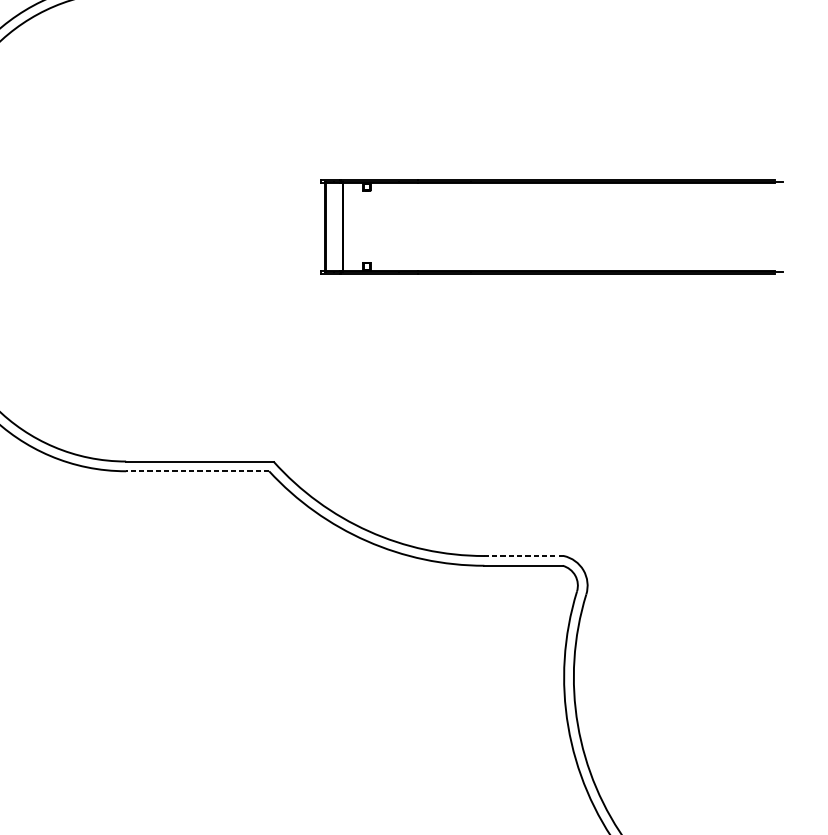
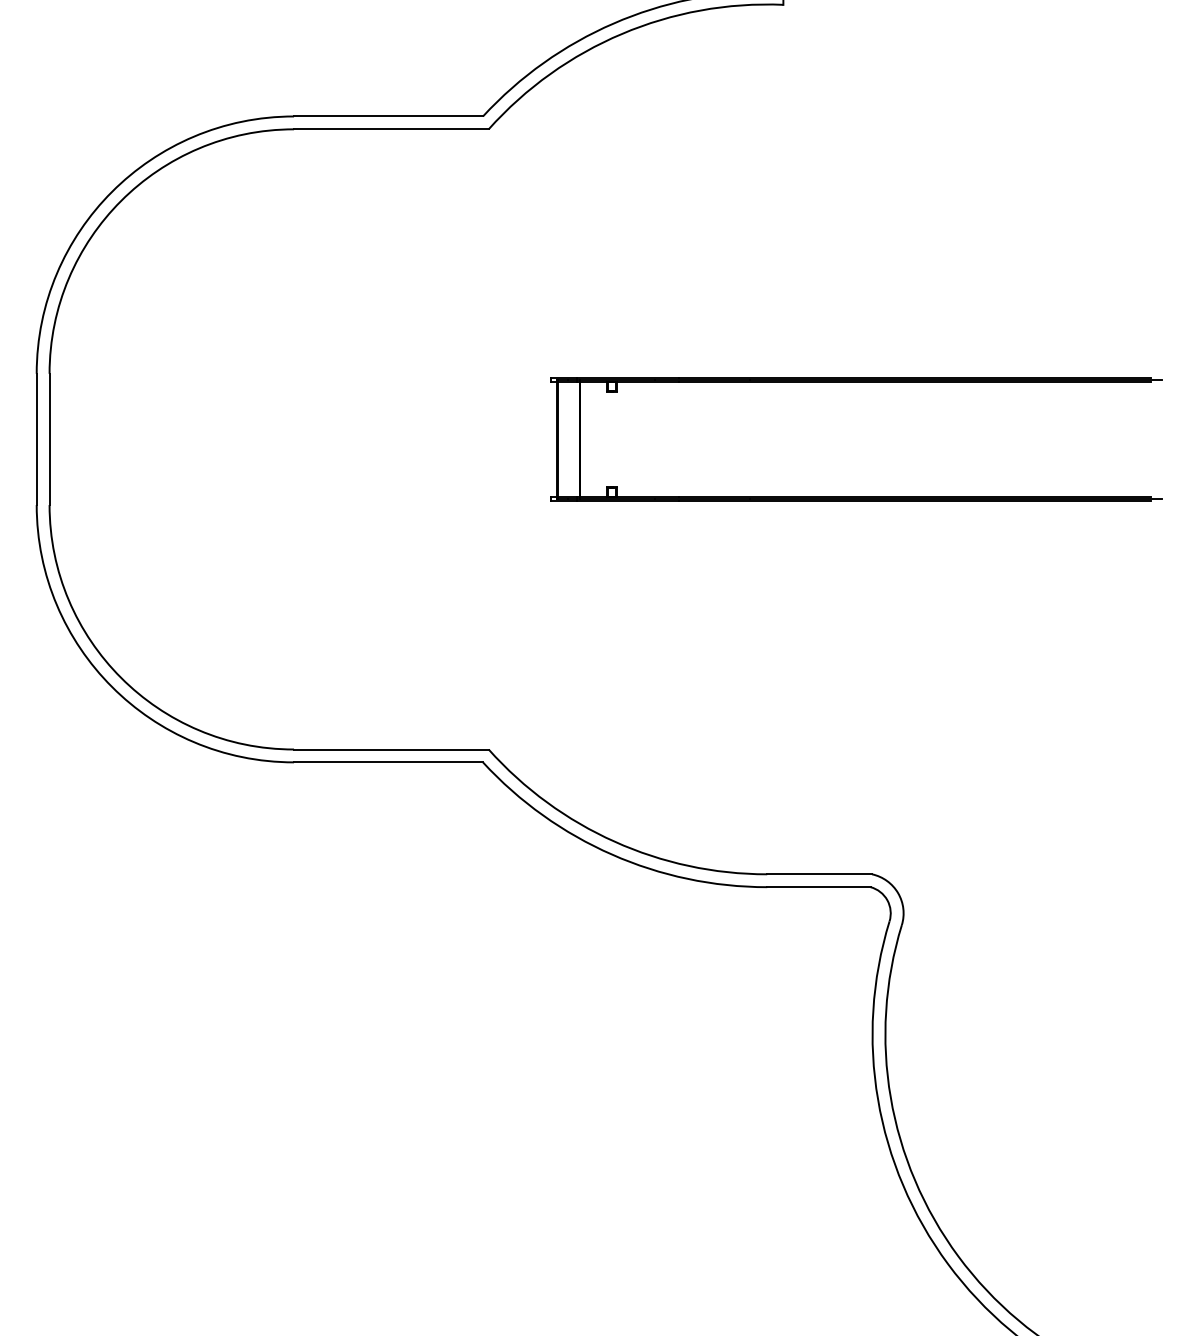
line: (197, 471) -> (388, 762), dashed -> solid
line: (523, 556) -> (819, 874), dashed -> solid

